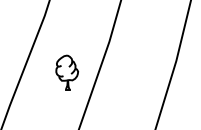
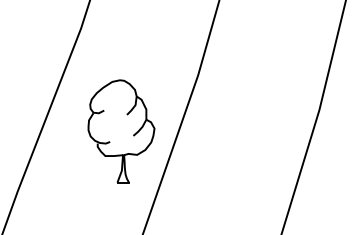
part: (67, 72) -> (122, 131), size x1.67

